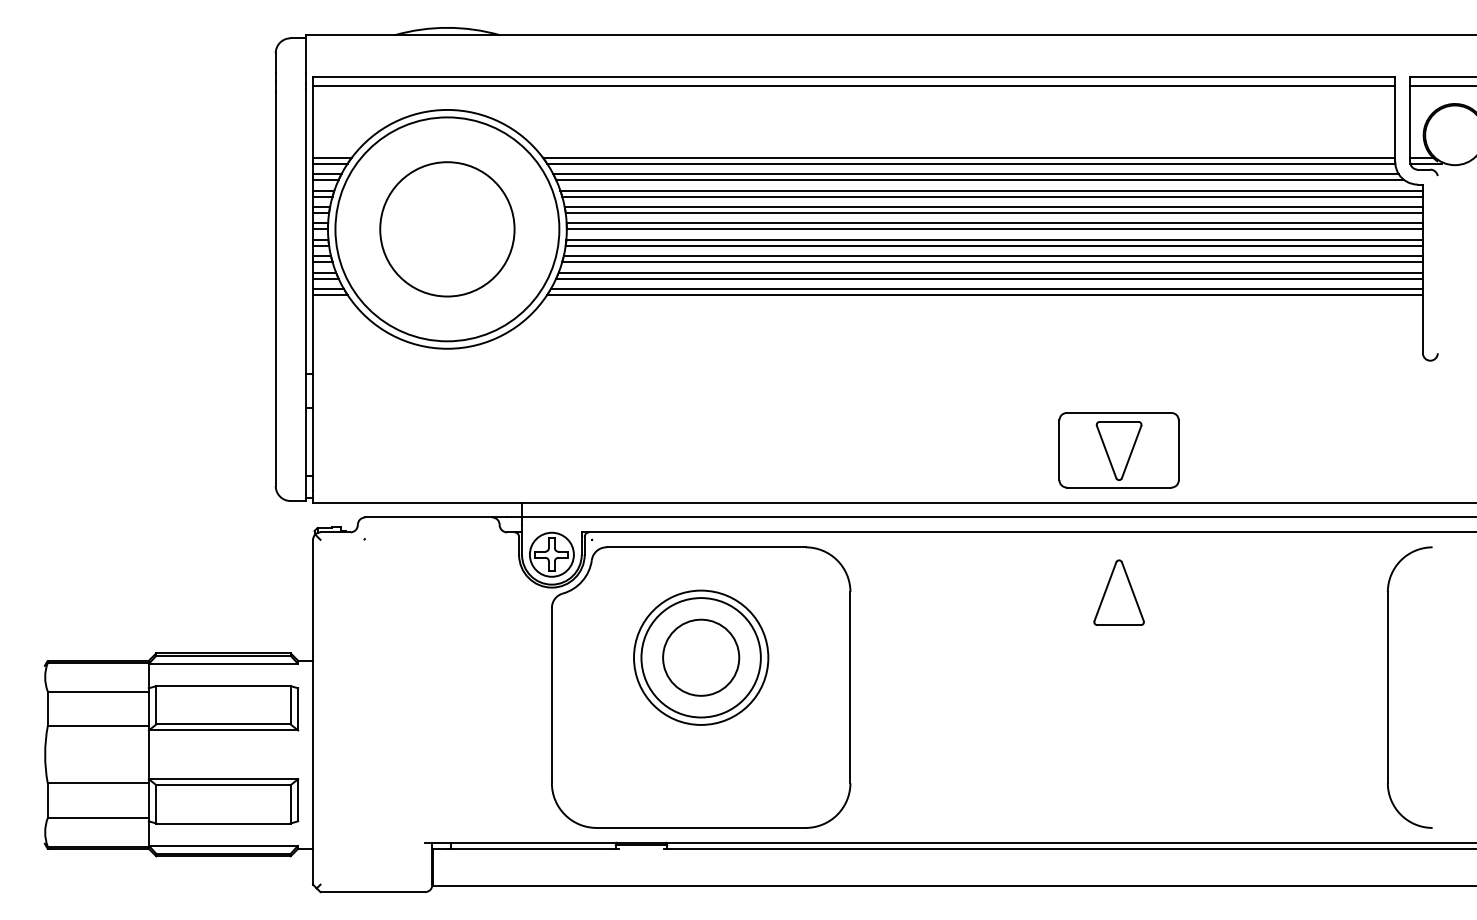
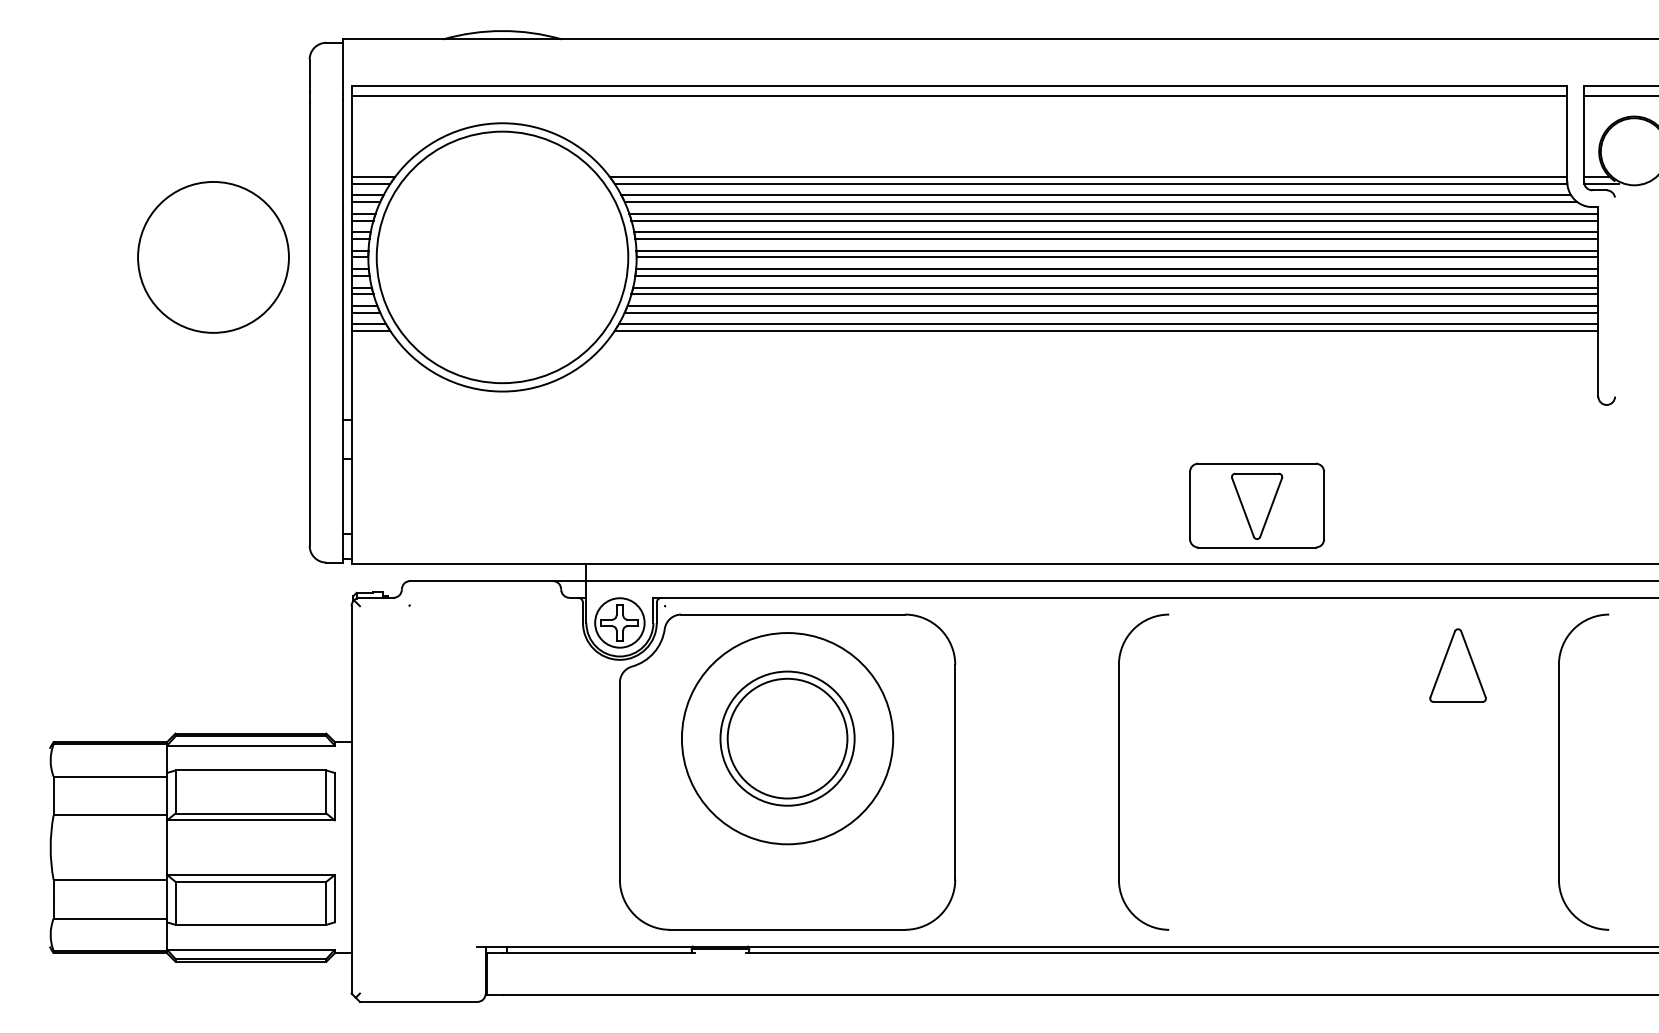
circle: (447, 229) -> (213, 257), moved
part: (1118, 592) -> (1457, 665), moved
circle: (701, 657) -> (787, 738), size x1.4
circle: (701, 657) -> (787, 738), size x1.4
part: (996, 687) -> (1119, 771), added

